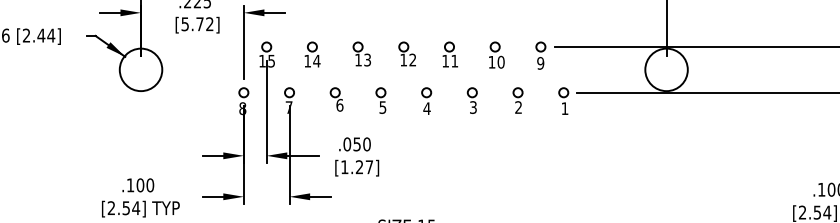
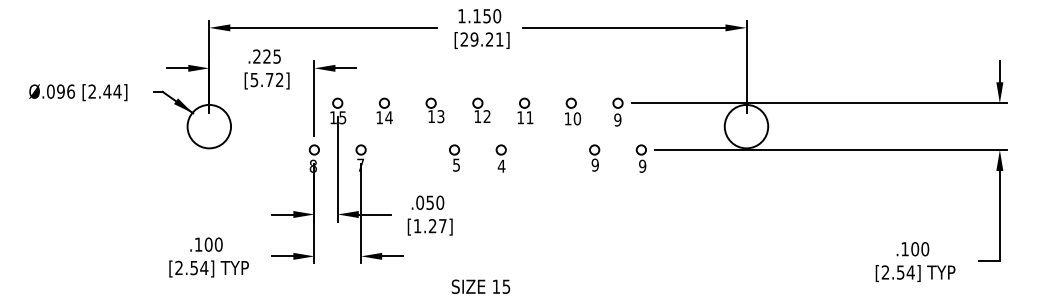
part: (336, 99) -> (409, 156), removed
part: (471, 100) -> (547, 157), removed
text: (517, 106) -> (594, 164), 2 -> 9
text: (564, 107) -> (642, 165), 1 -> 9

